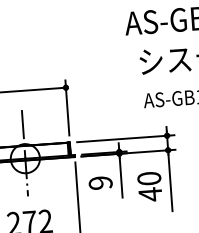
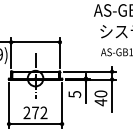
text: (100, 183) -> (74, 94), 9 -> 5

